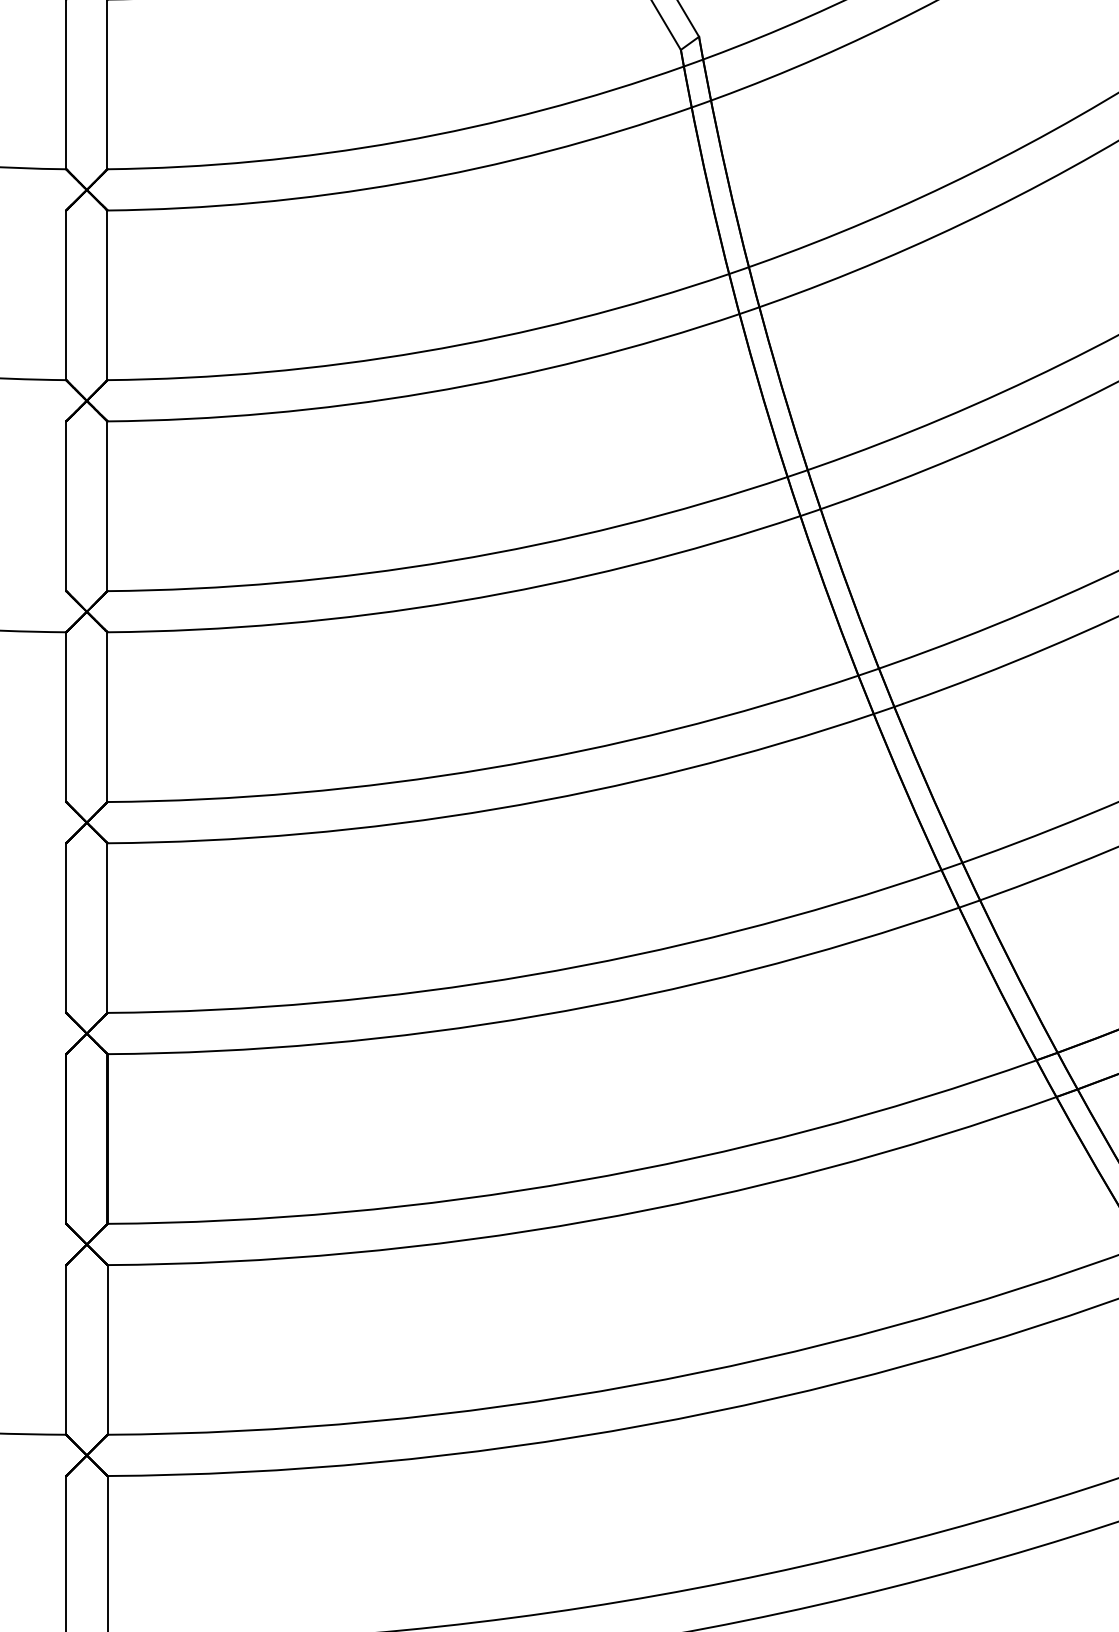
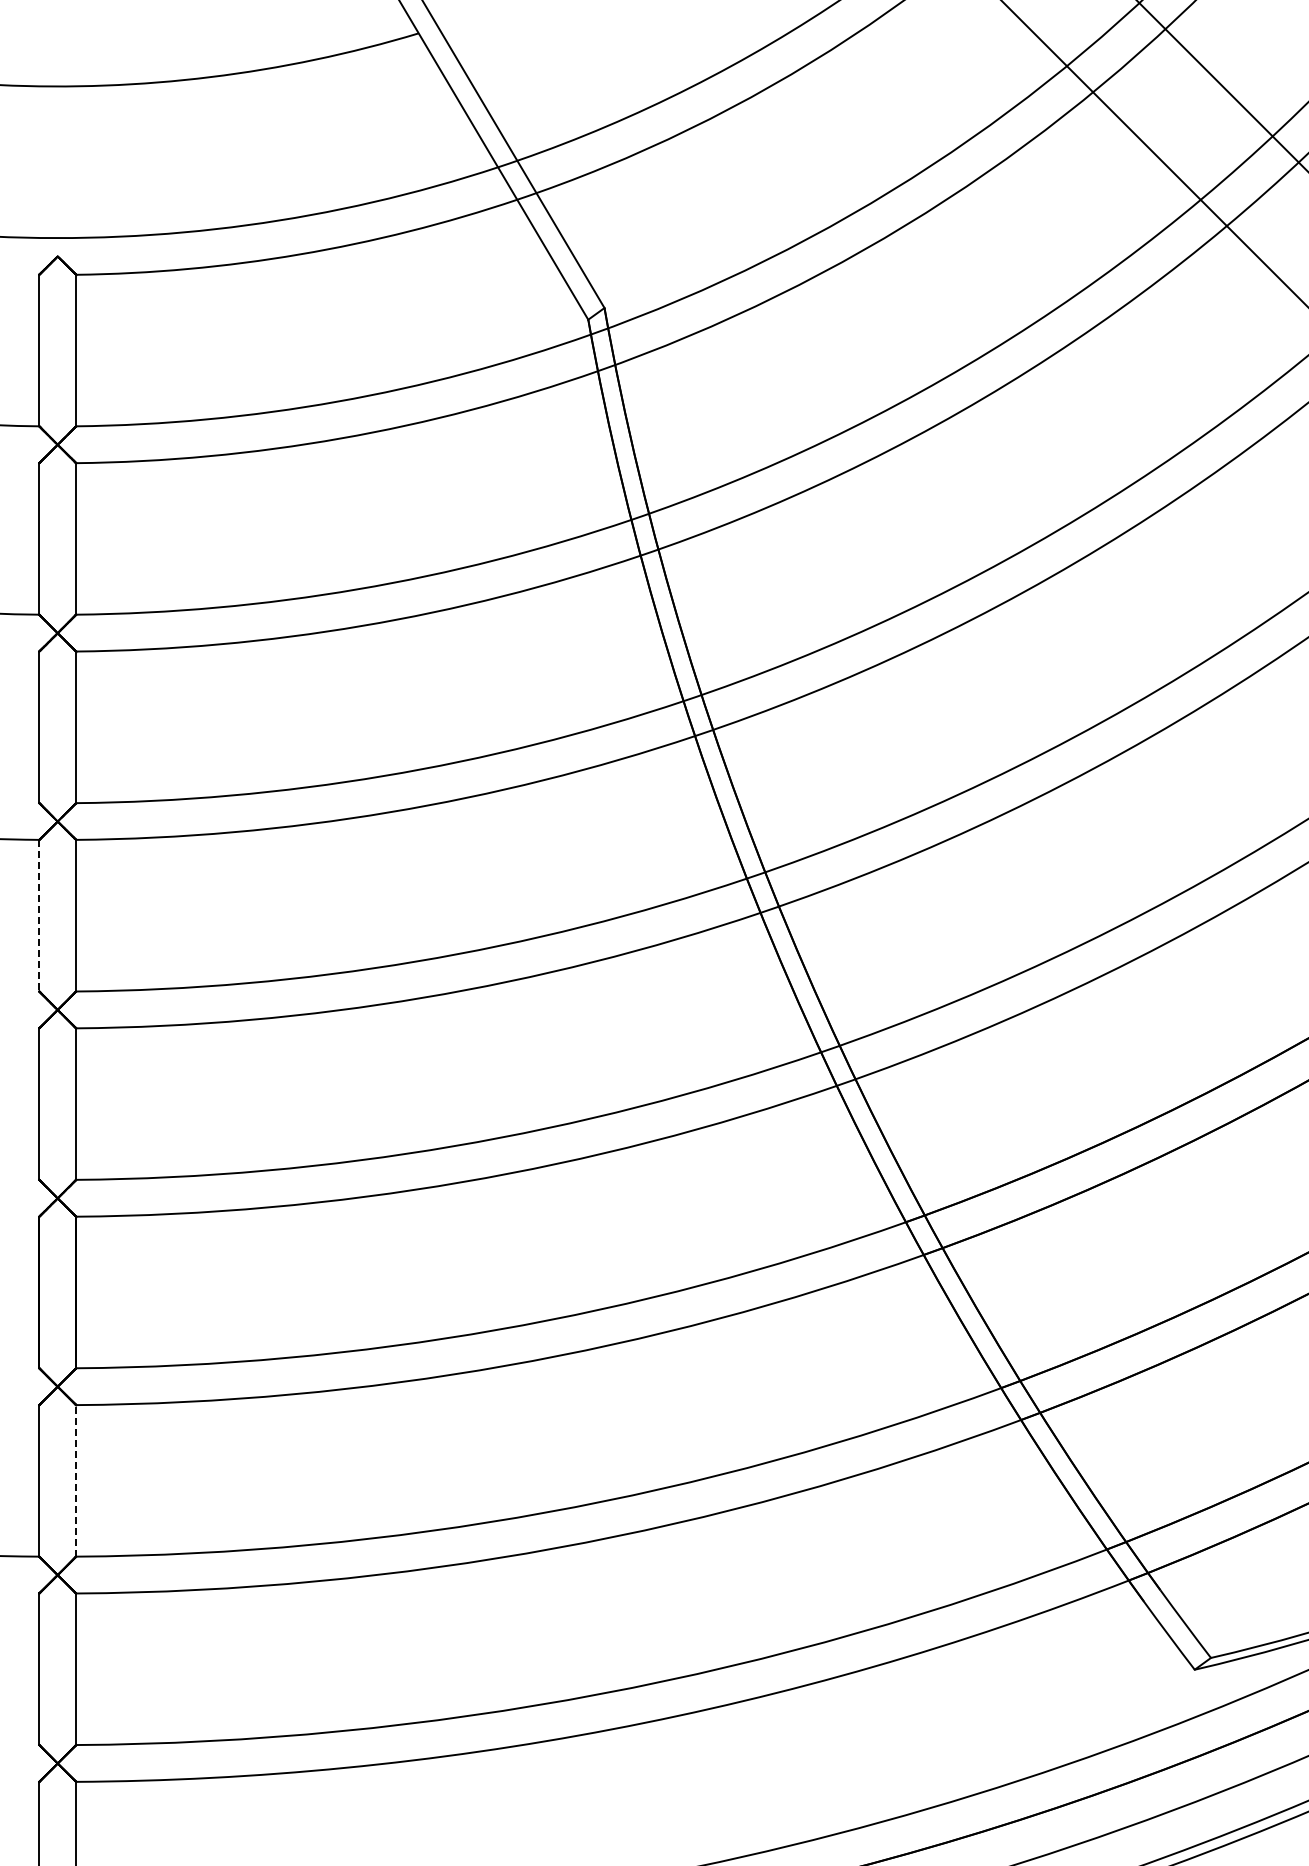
line: (66, 716) -> (39, 915), solid -> dashed
line: (107, 1349) -> (76, 1480), solid -> dashed

